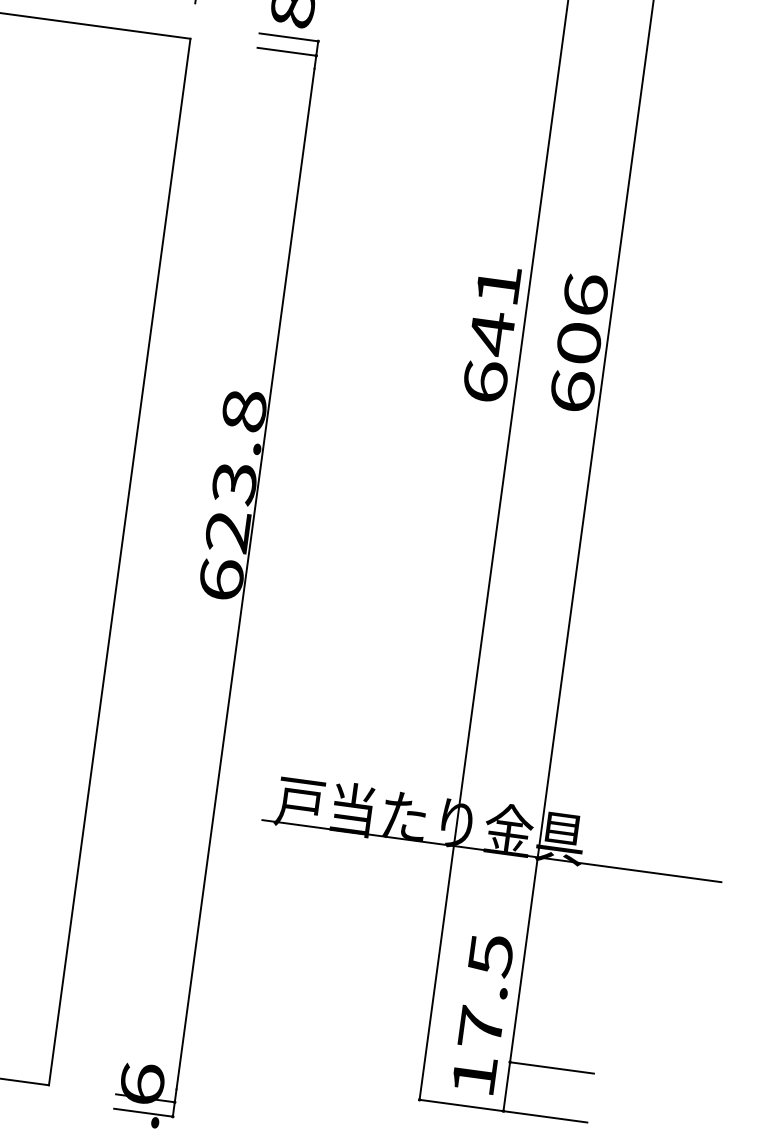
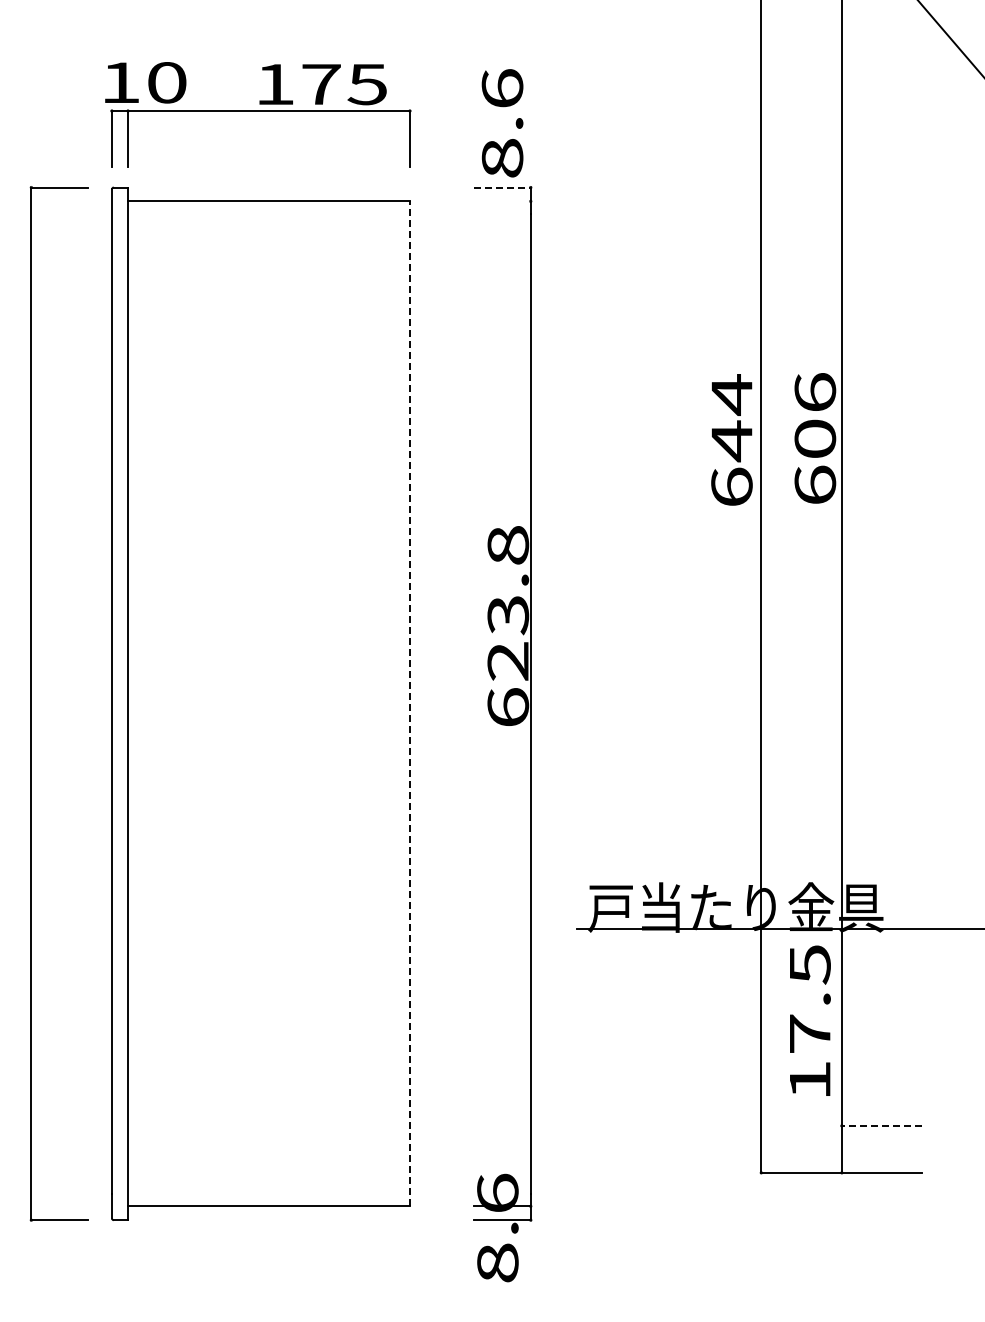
line: (289, 37) -> (503, 187), solid -> dashed
line: (286, 51) -> (502, 201), removed
text: (498, 285) -> (731, 394), 641 -> 644
line: (119, 561) -> (409, 703), solid -> dashed
text: (483, 1013) -> (810, 1020), moved
line: (551, 1067) -> (881, 1125), solid -> dashed

